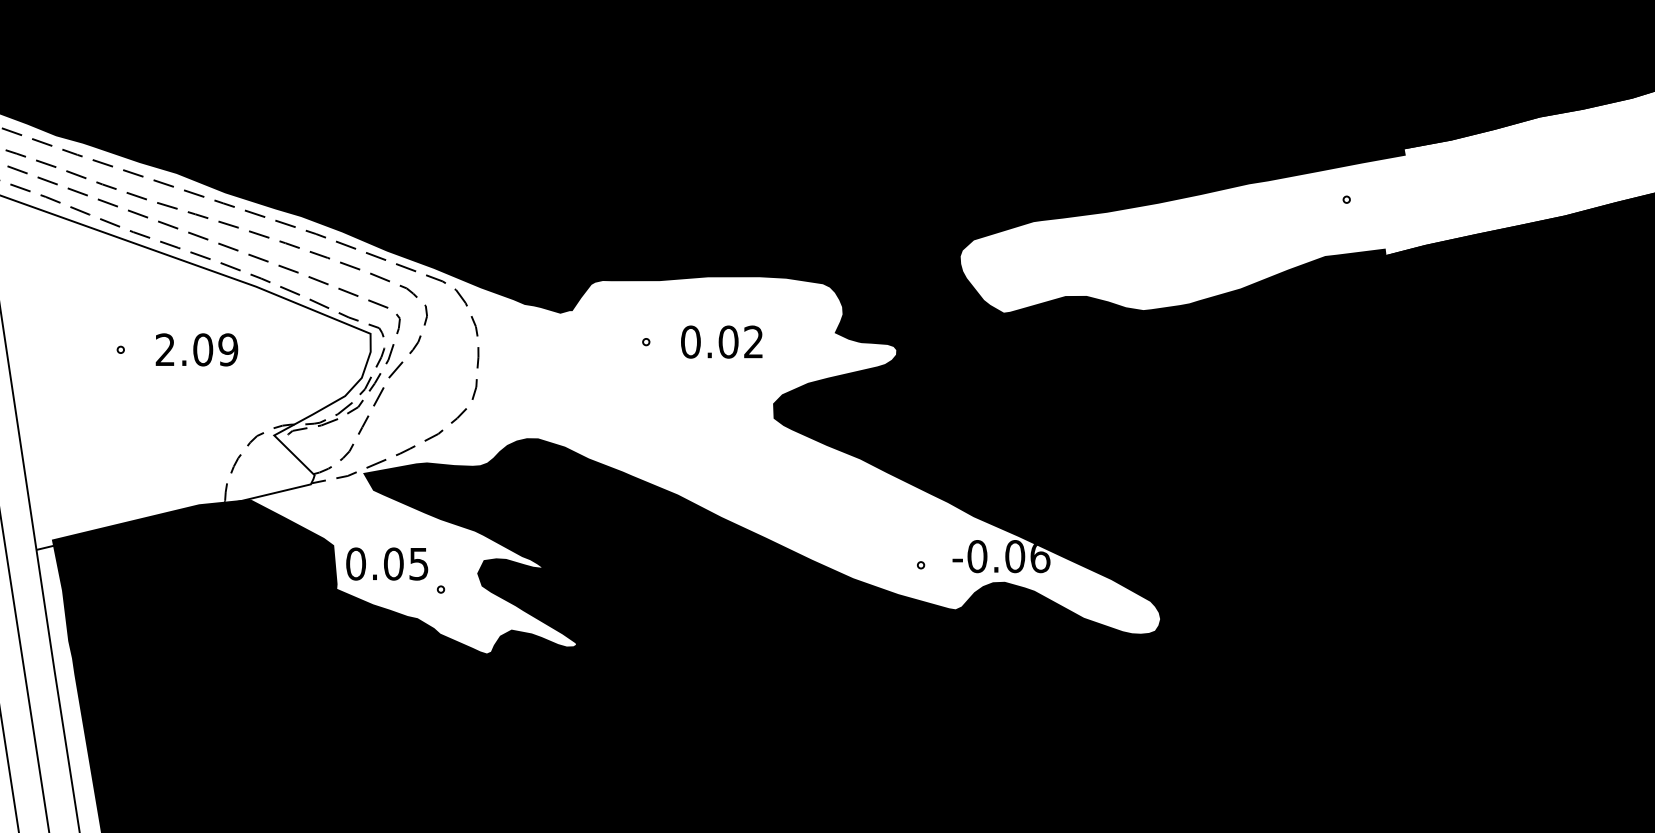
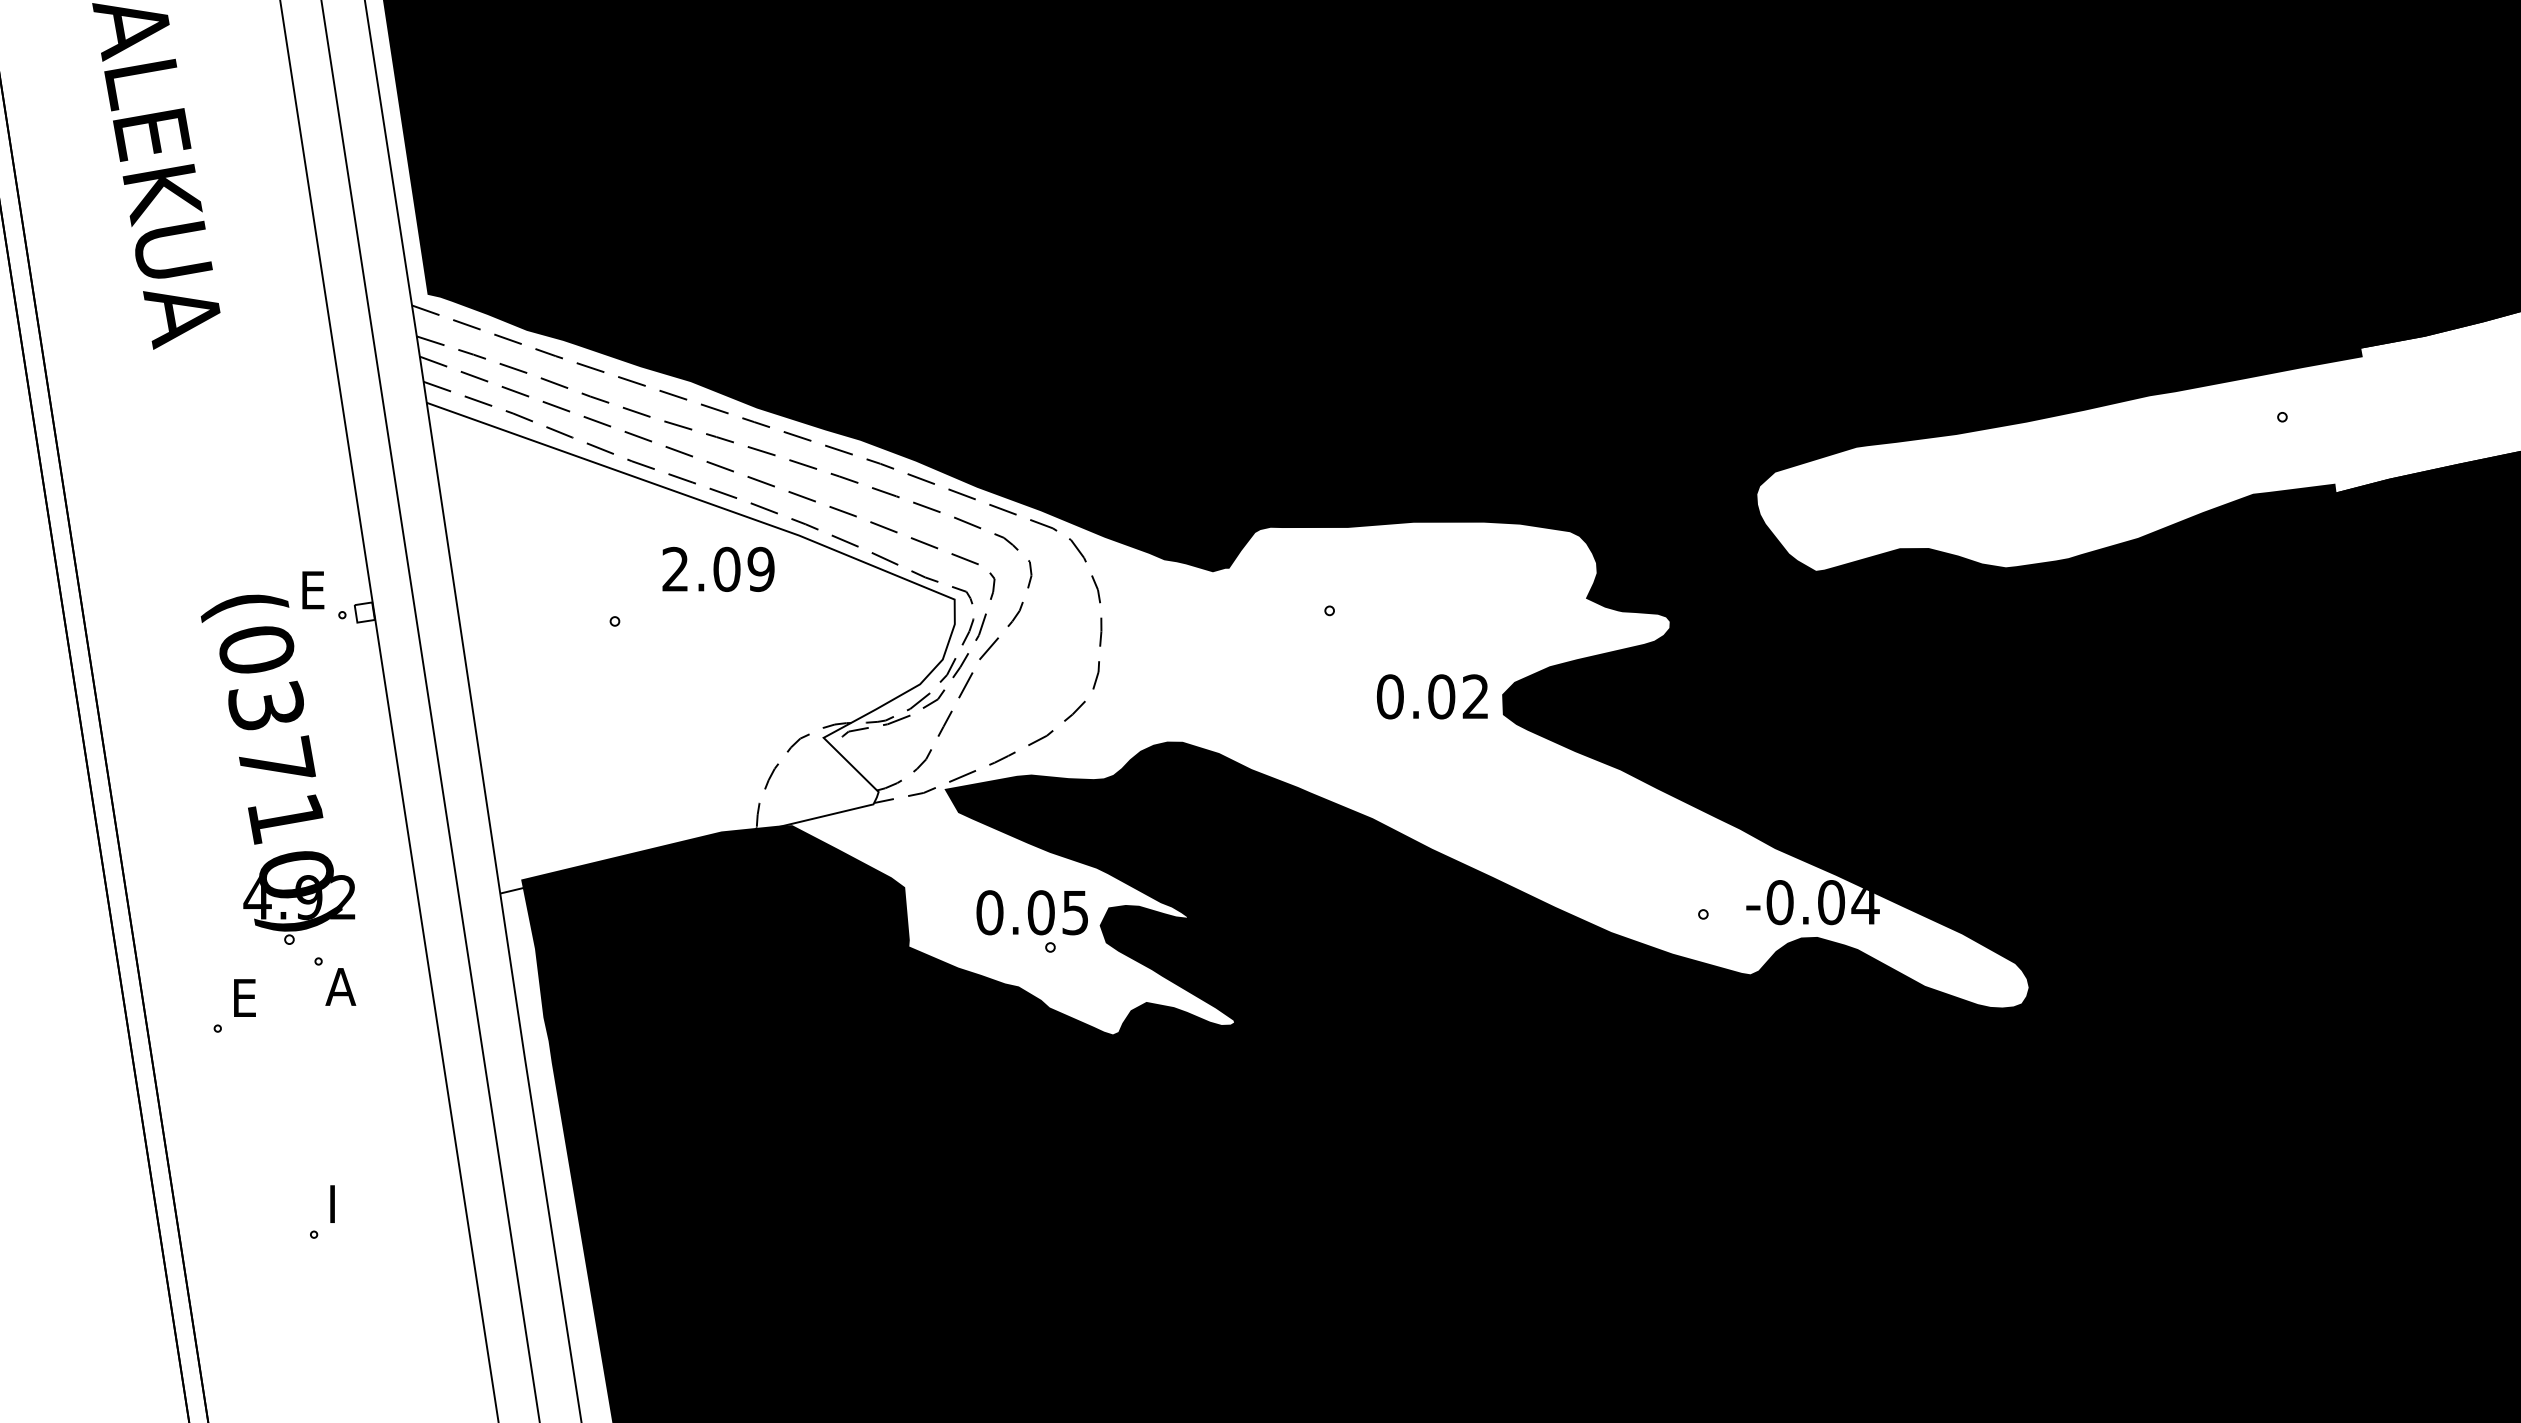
text: (721, 341) -> (1432, 696), moved
text: (196, 349) -> (718, 568), moved
text: (1040, 558) -> (1865, 905), -0.06 -> -0.04
text: (386, 563) -> (1031, 912), moved

